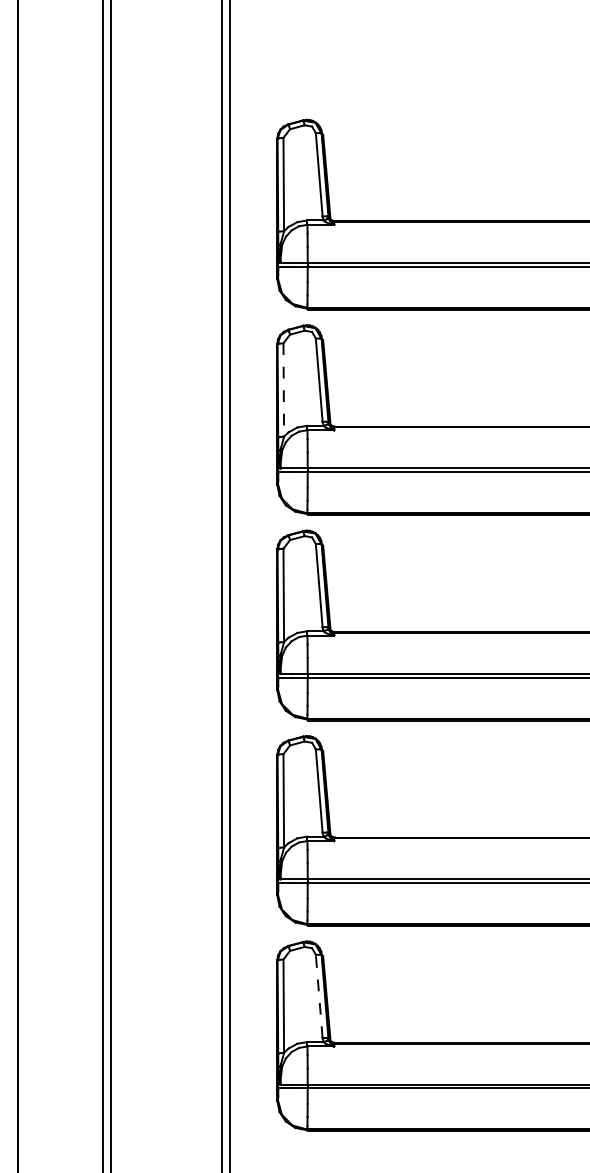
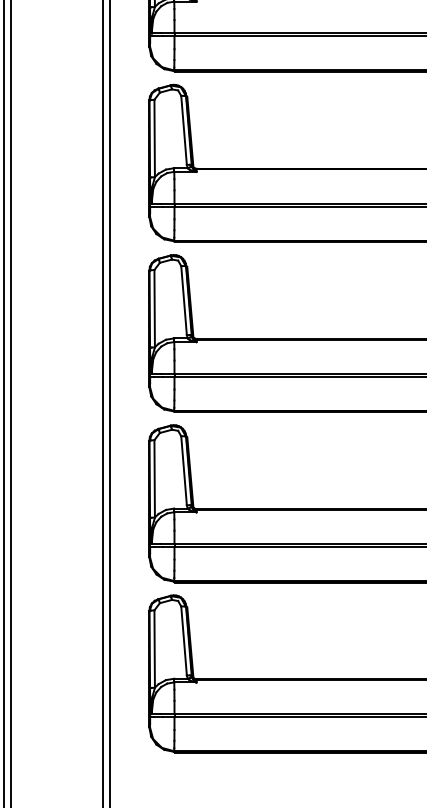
line: (283, 389) -> (154, 138), dashed -> solid
line: (319, 996) -> (184, 640), dashed -> solid

